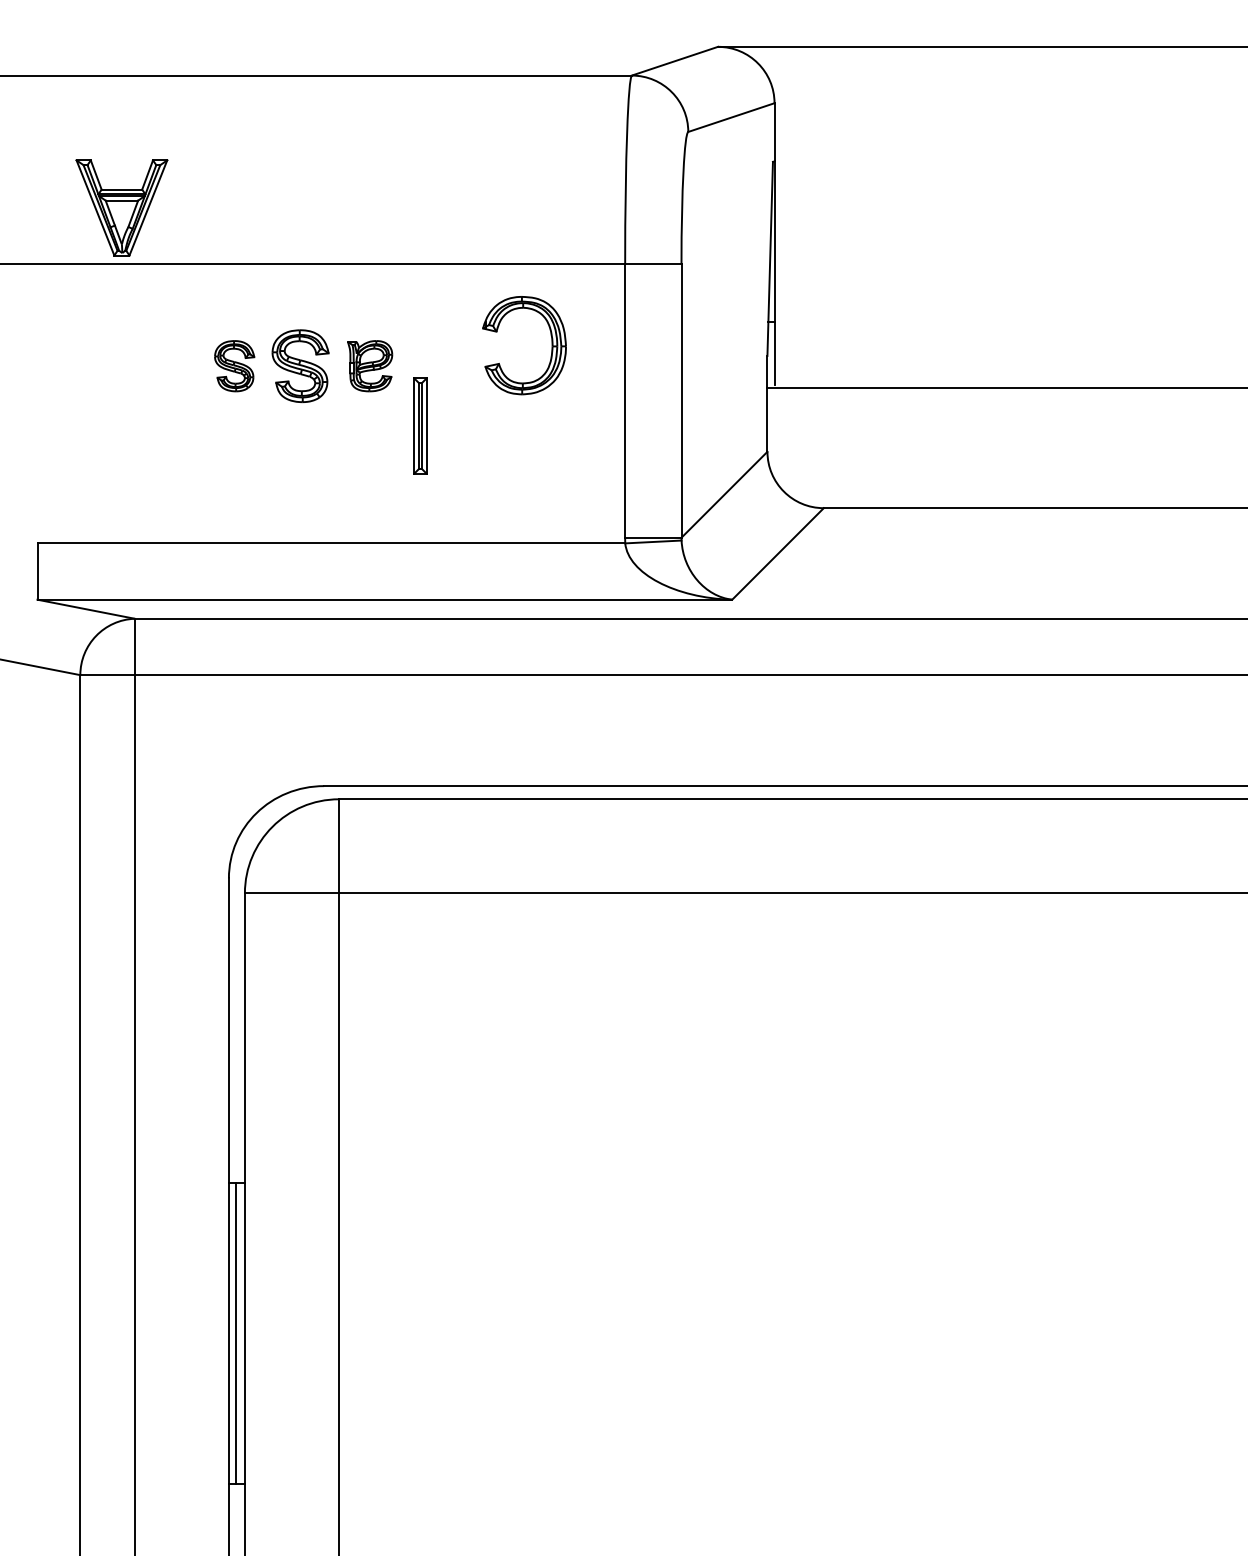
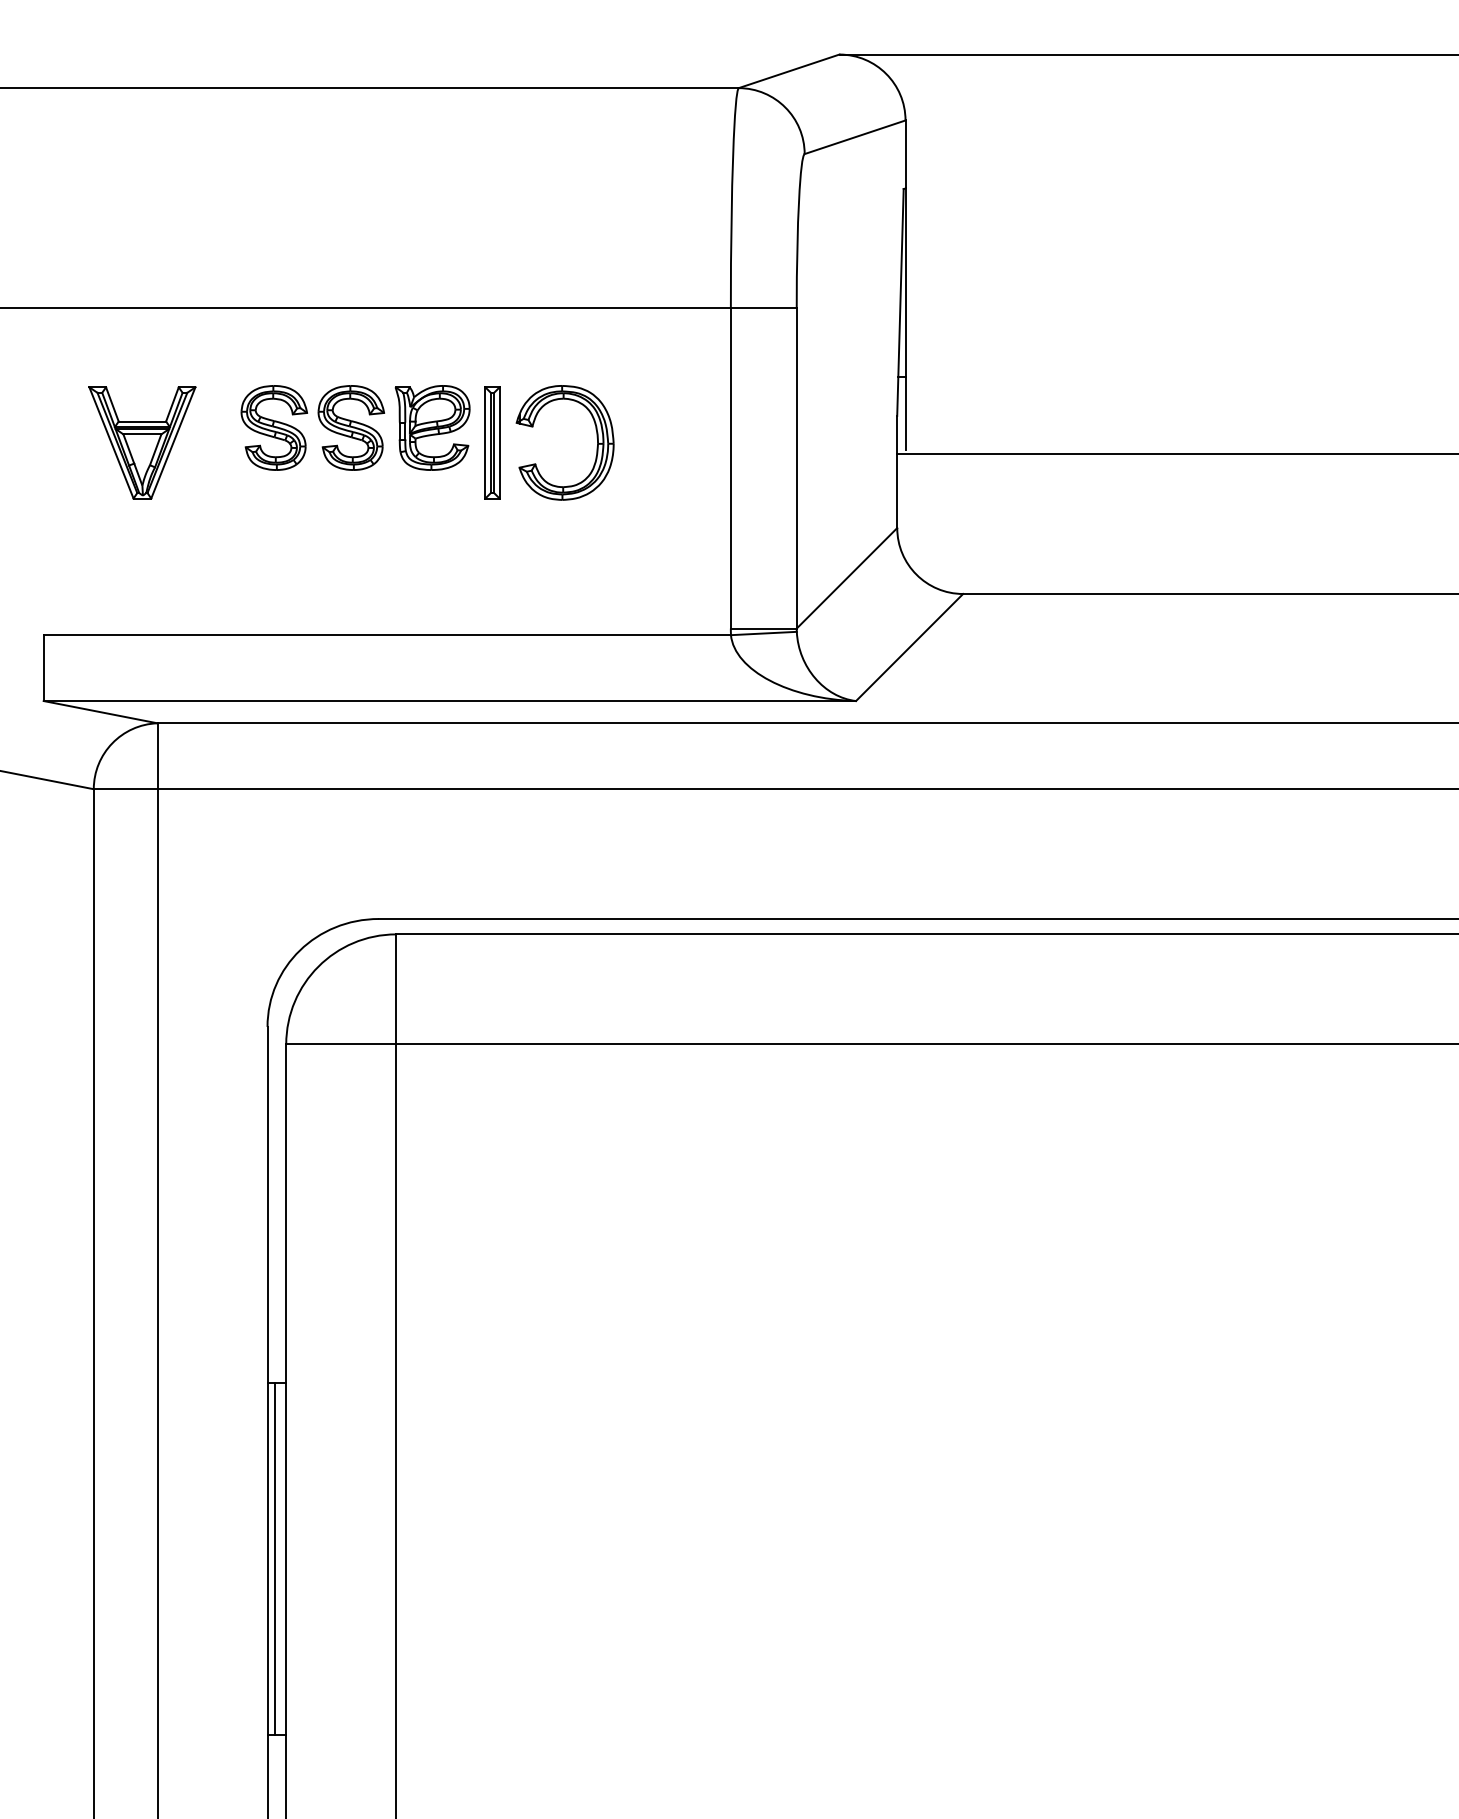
part: (121, 207) -> (142, 442), moved
part: (551, 340) -> (596, 437), moved
part: (234, 365) -> (273, 427), size x1.43
part: (370, 365) -> (432, 427), size x1.43
part: (420, 425) -> (492, 442), moved

